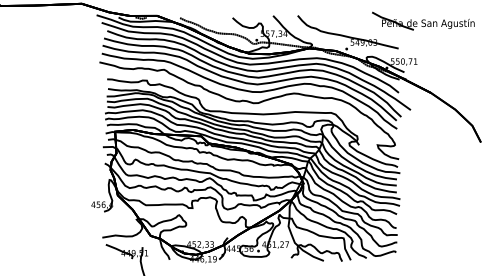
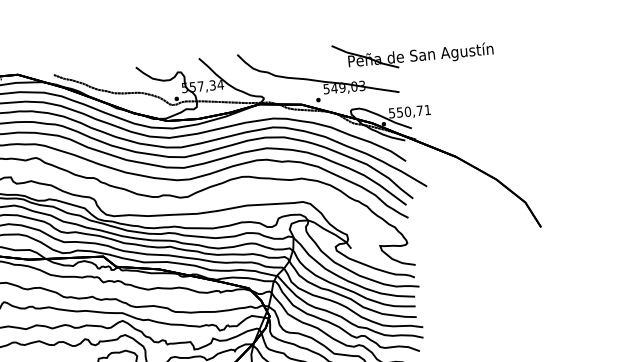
part: (423, 20) -> (412, 51), moved

